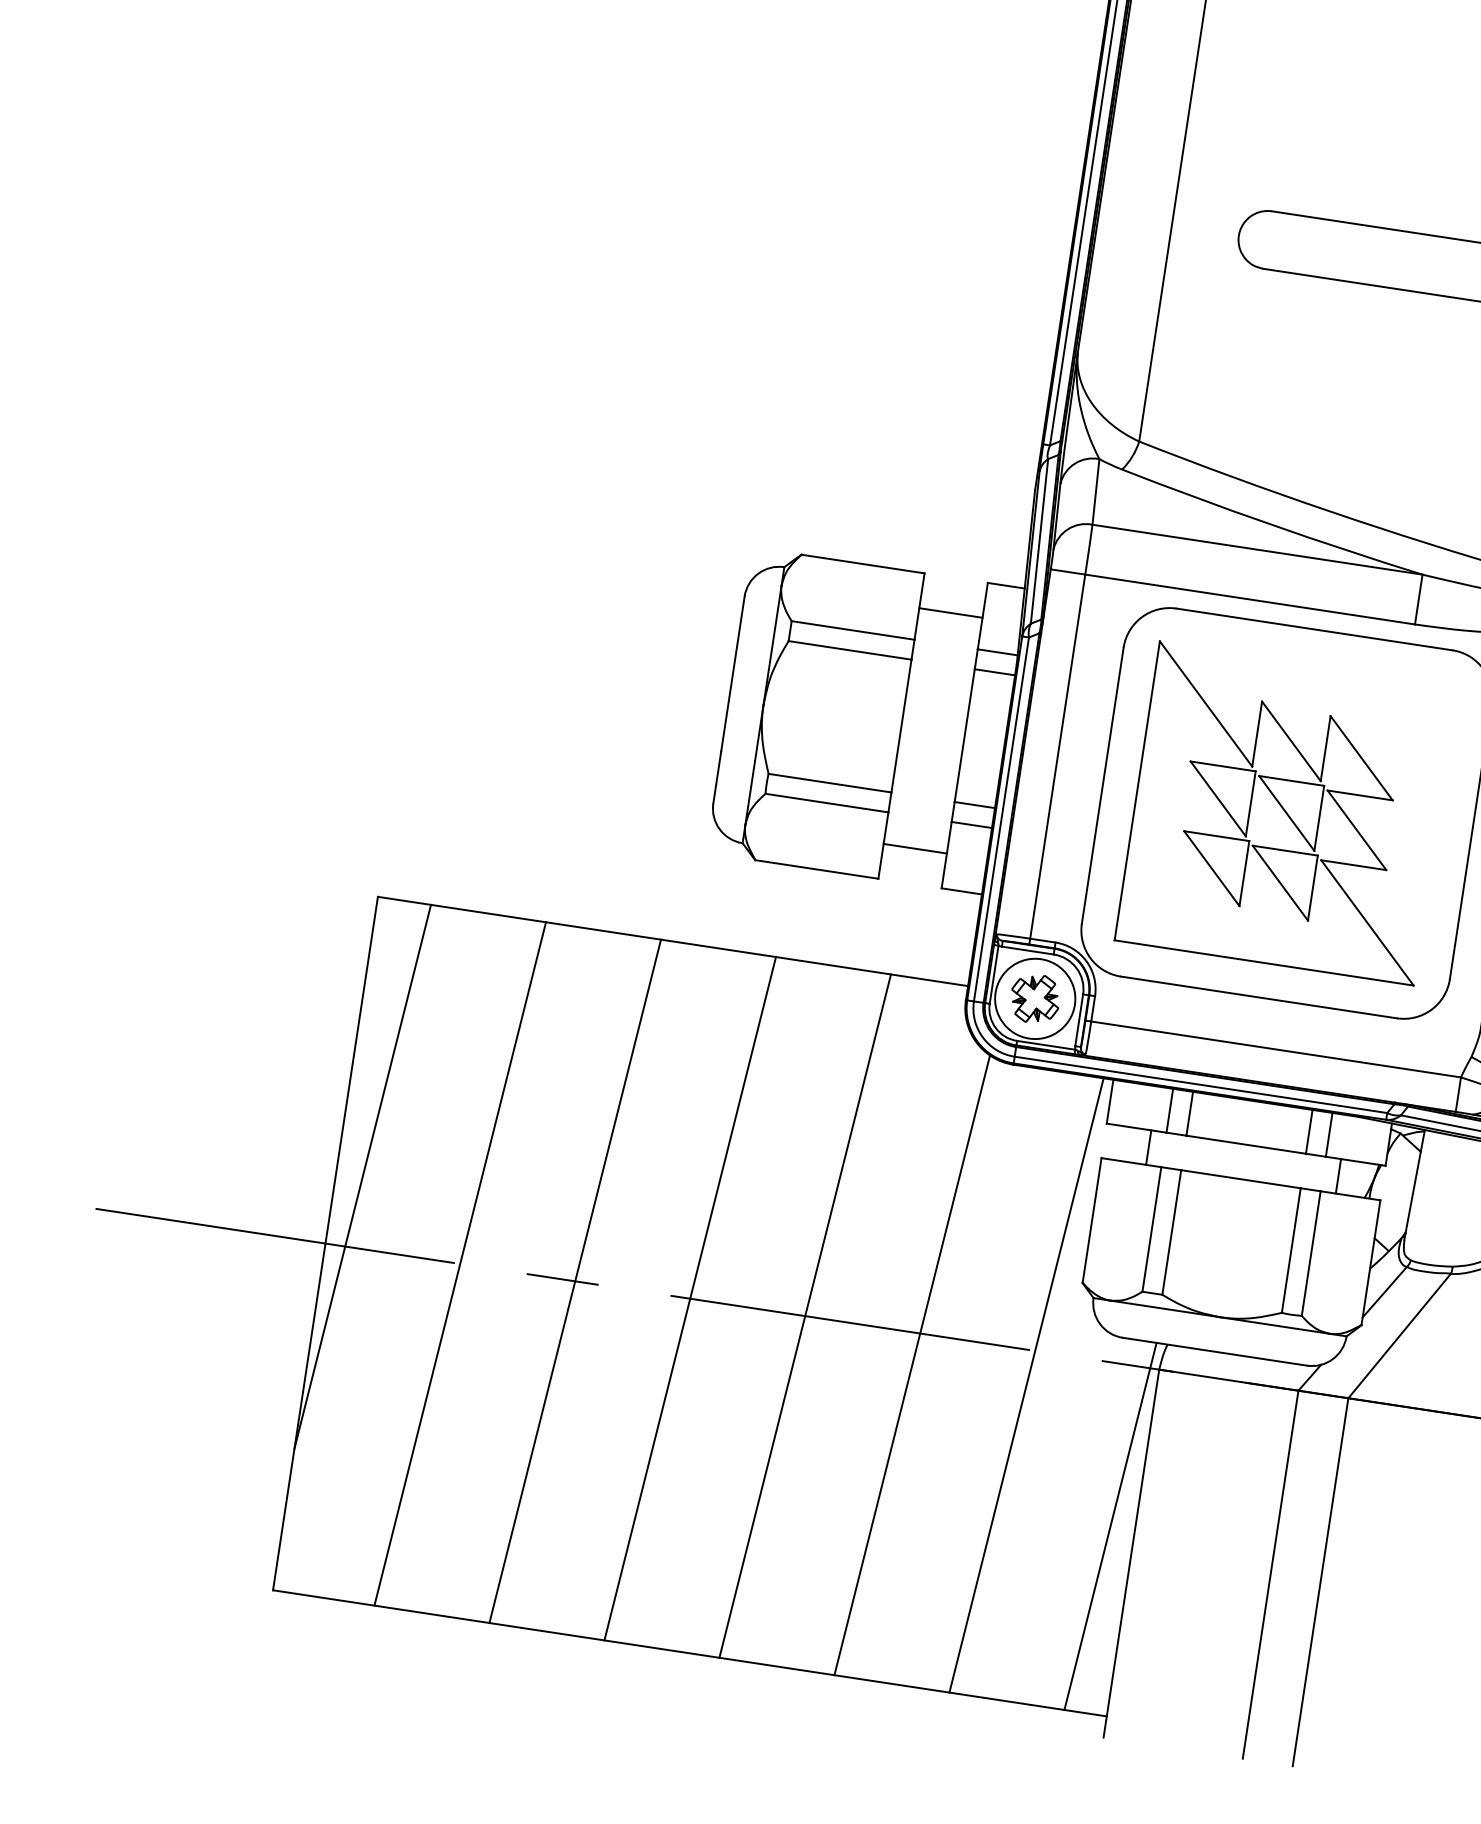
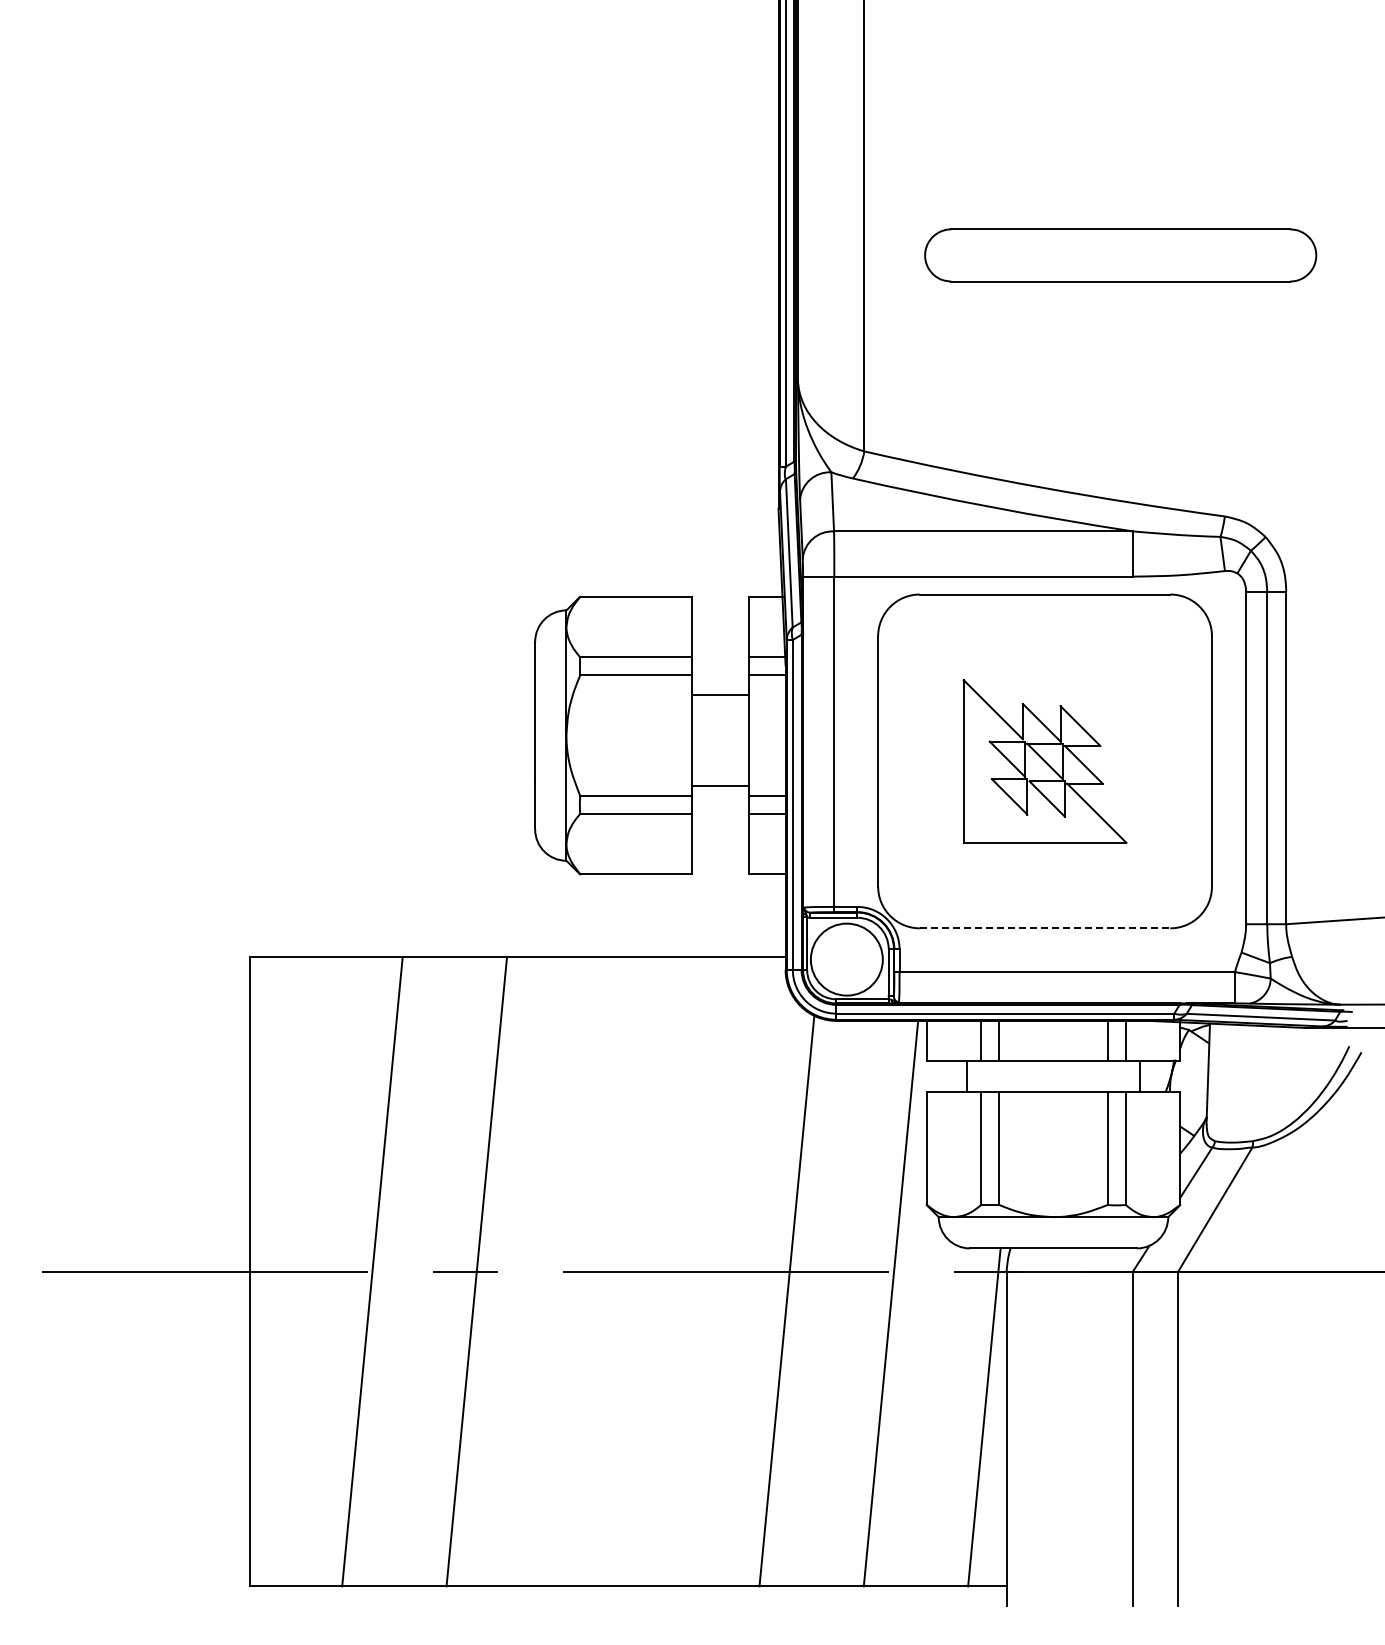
line: (951, 612) -> (720, 694), moved
part: (1286, 813) -> (1044, 761), size x0.6
line: (915, 848) -> (720, 785), moved
line: (1259, 997) -> (1045, 928), solid -> dashed
part: (1034, 998) -> (846, 959), removed
line: (362, 1176) -> (274, 1207), removed
line: (689, 1298) -> (580, 1271), removed
line: (805, 1315) -> (685, 1271), removed

